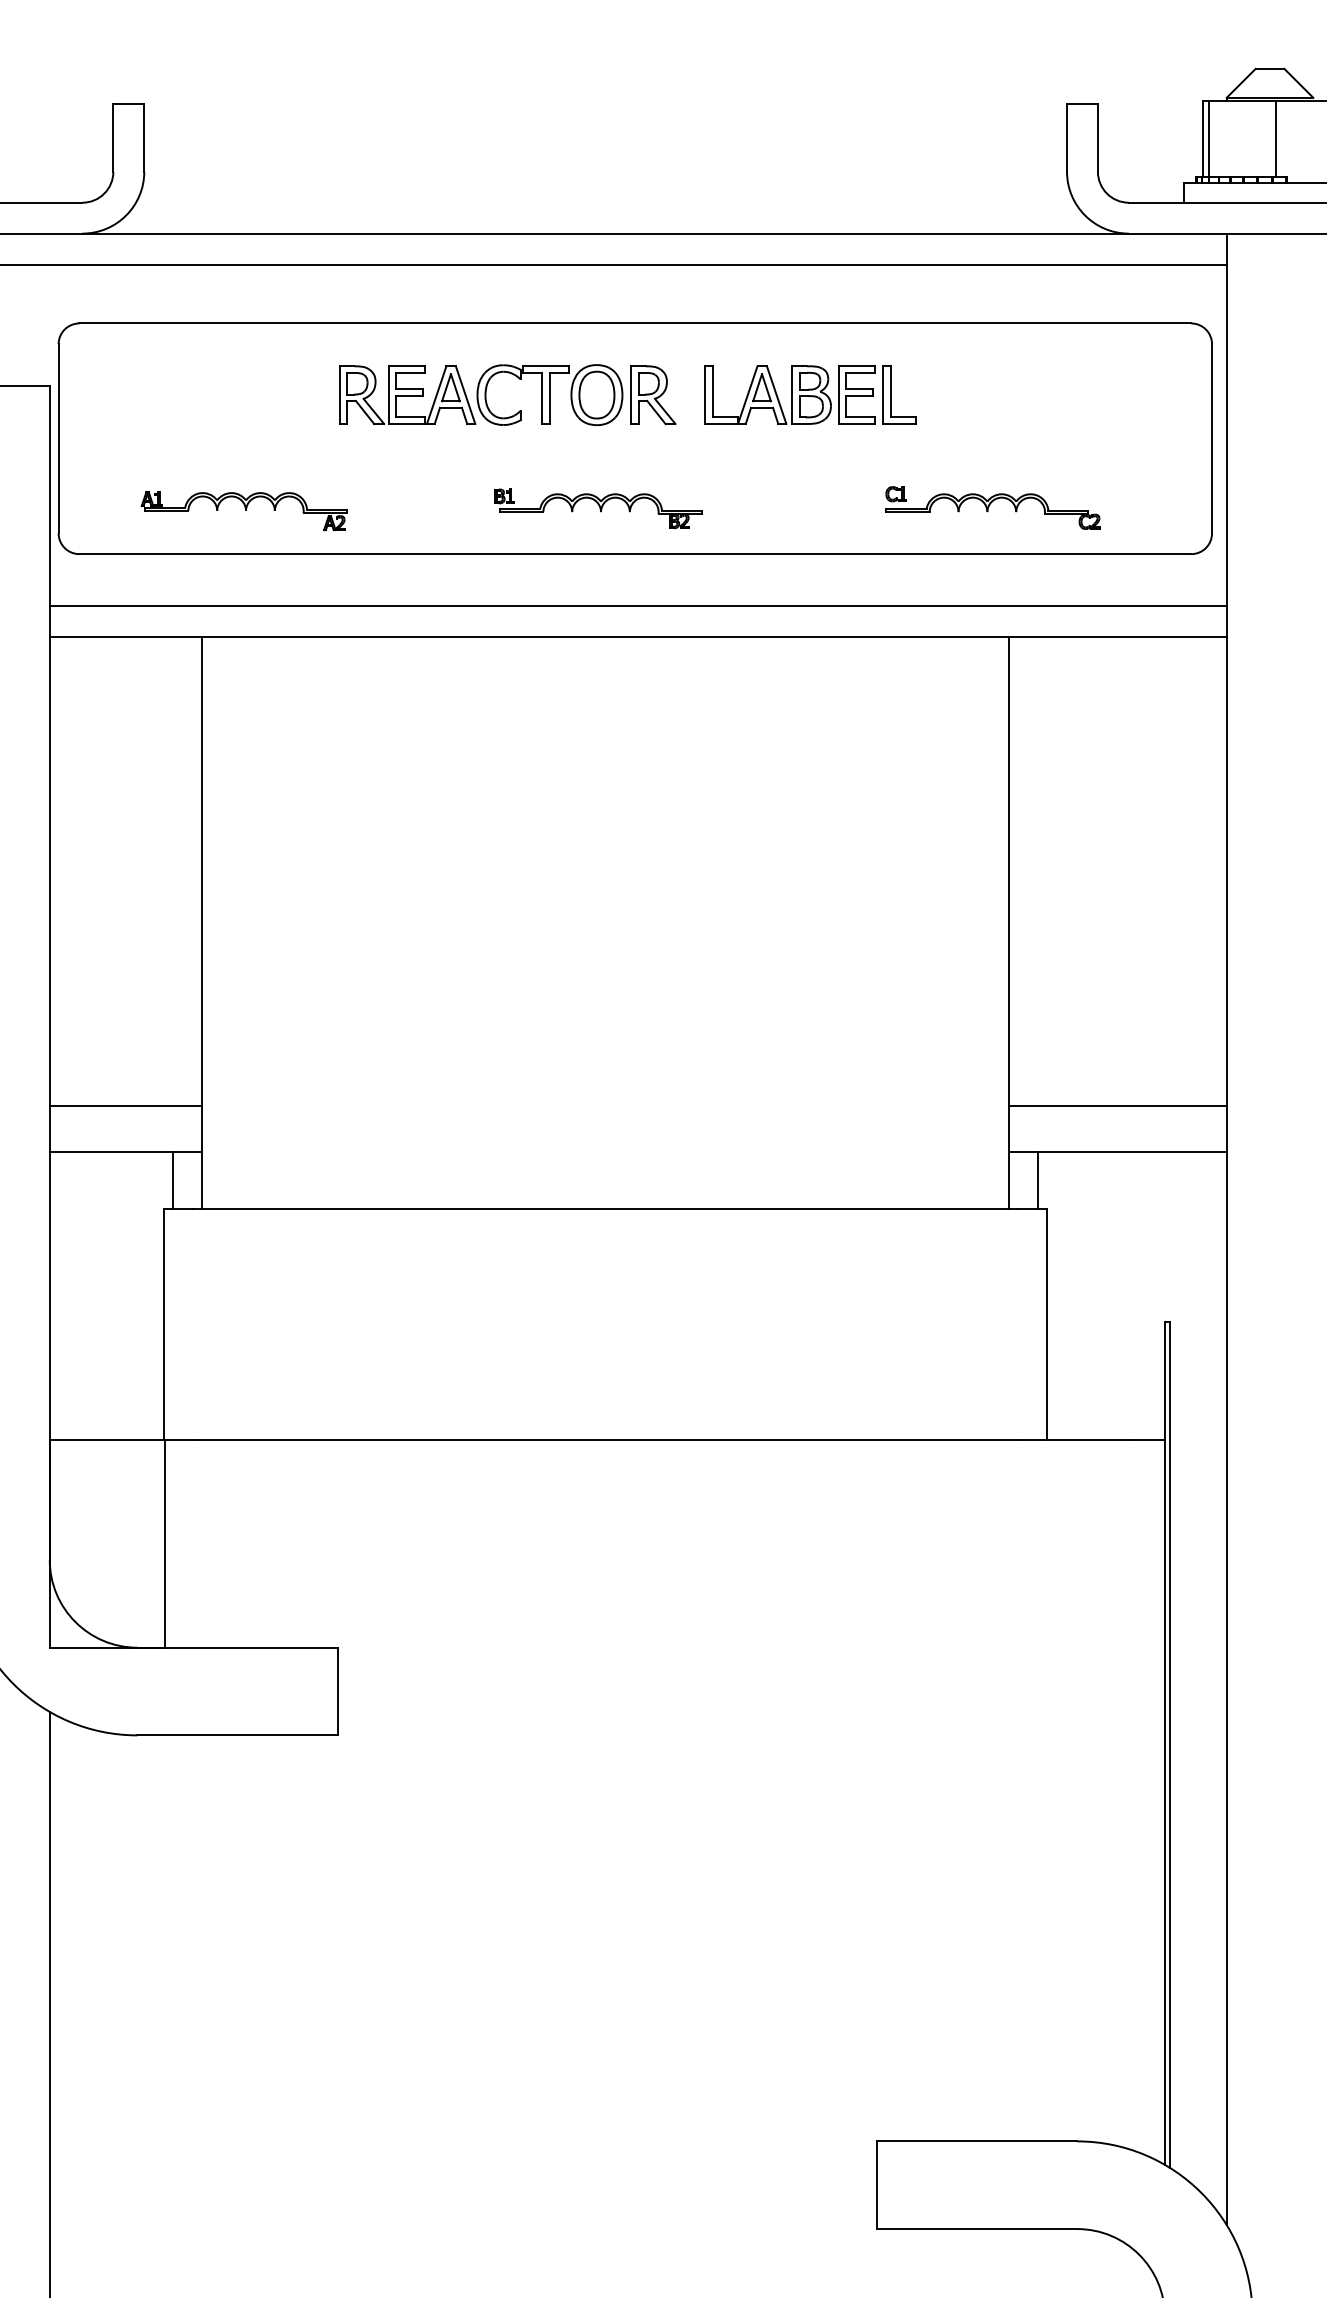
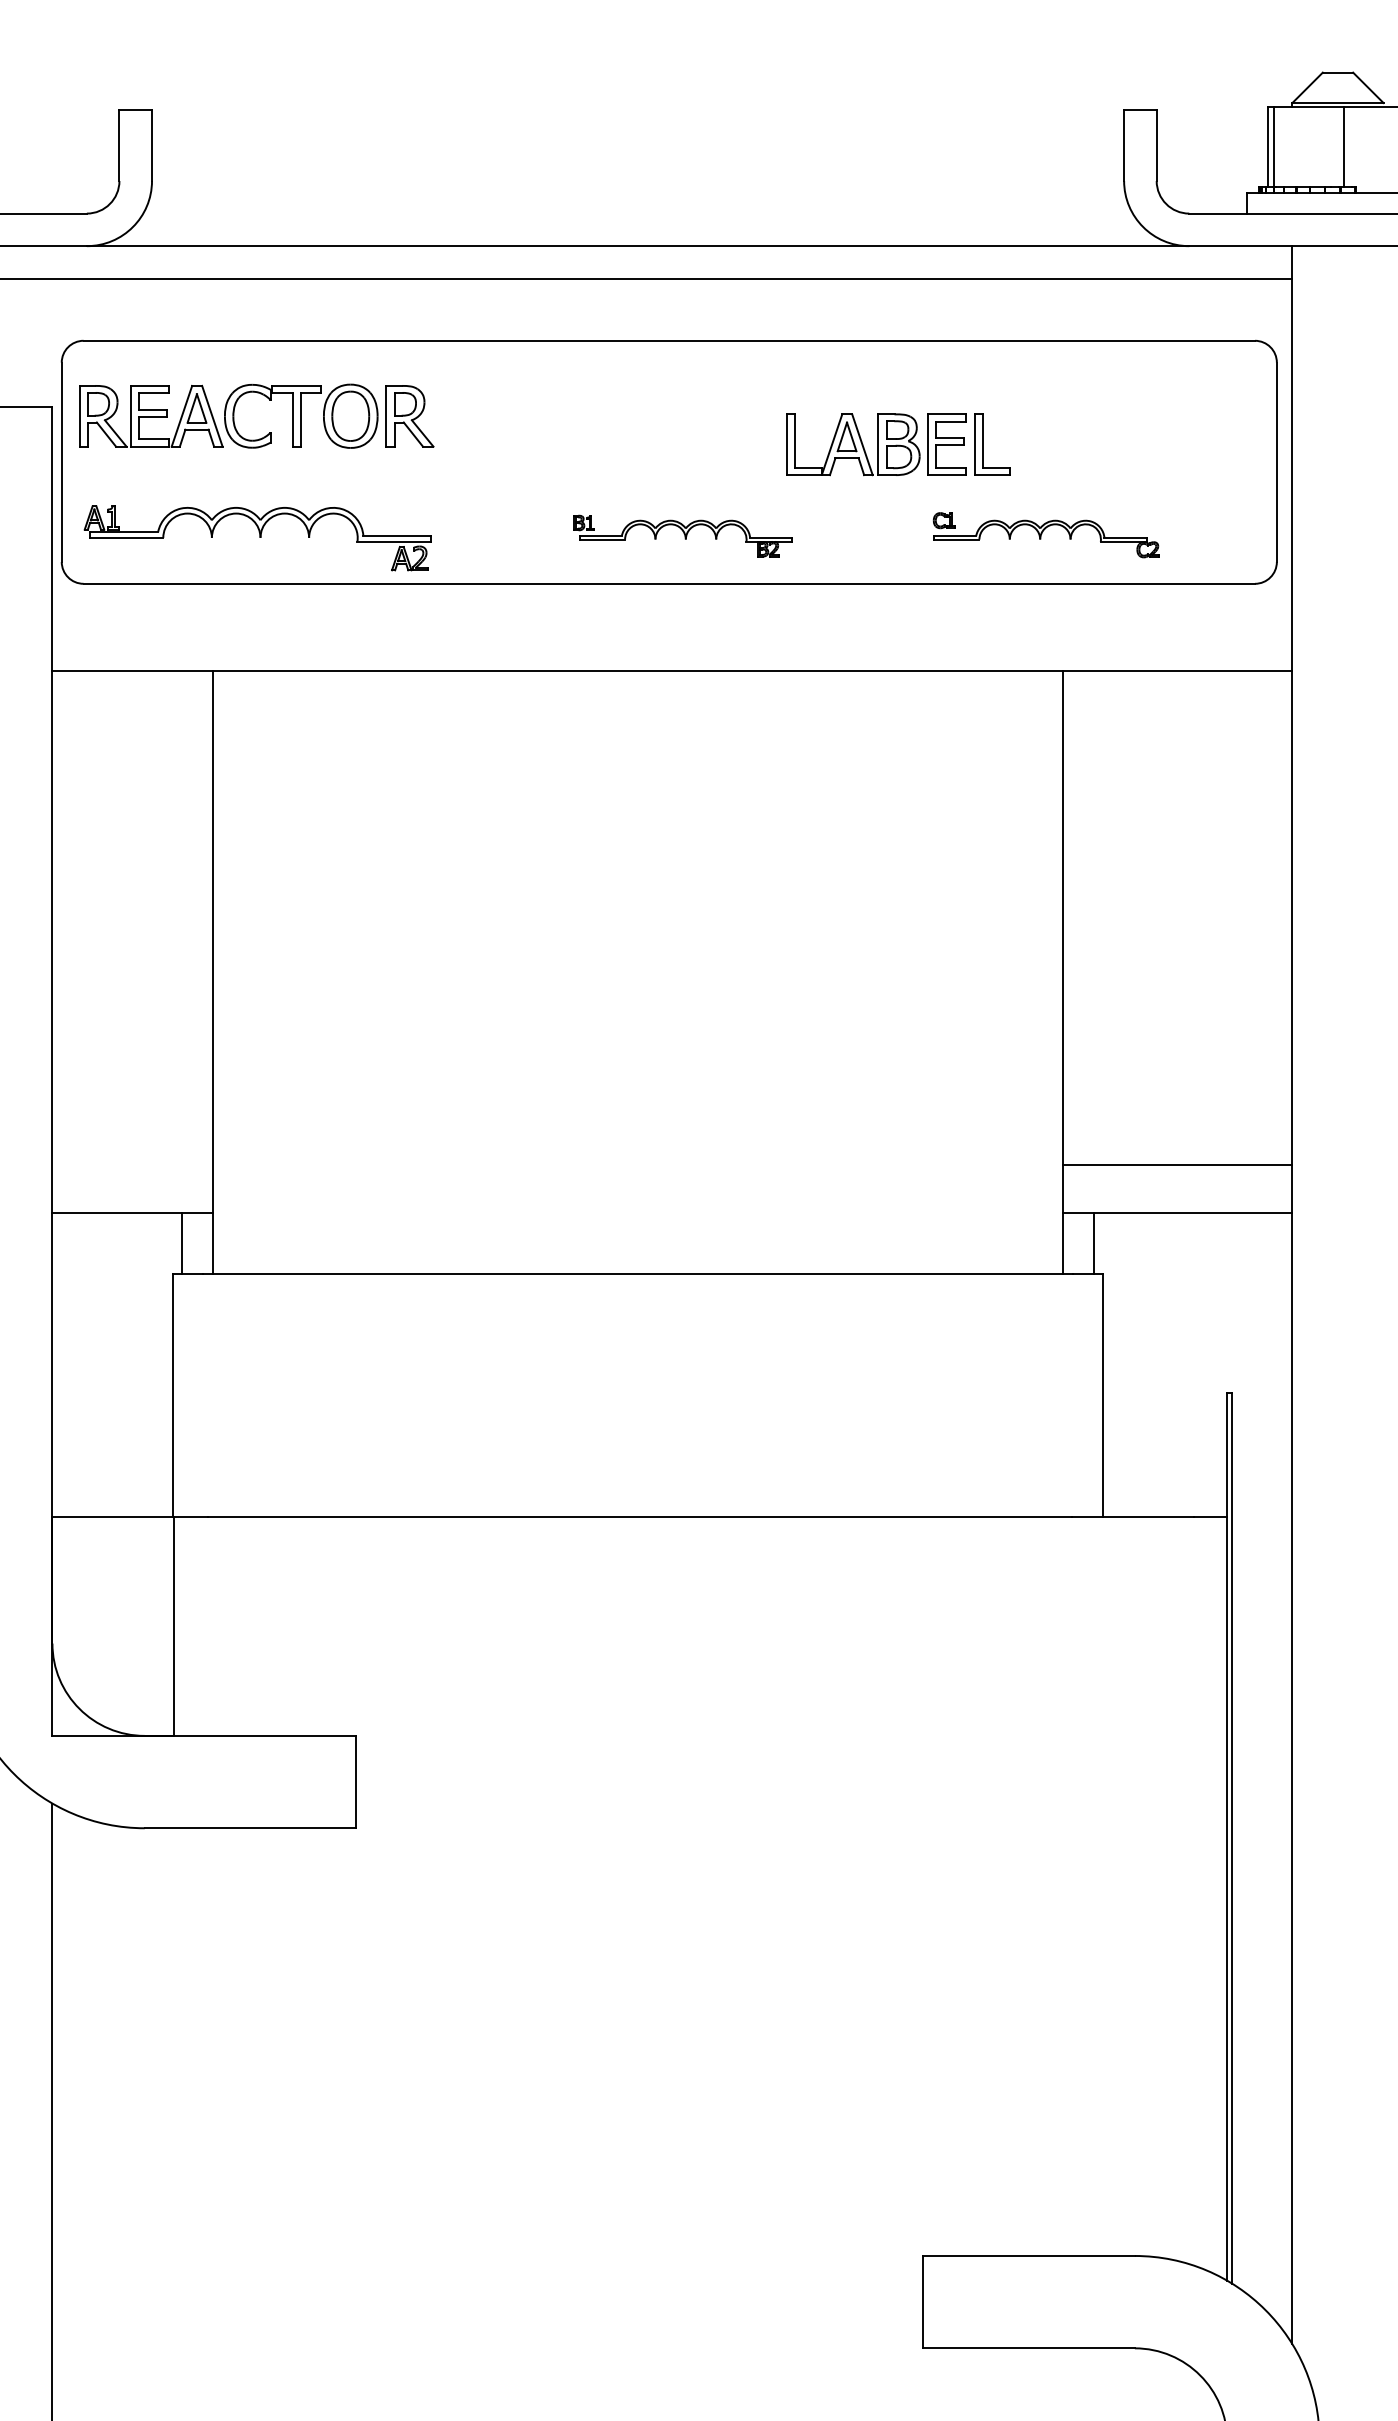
part: (519, 379) -> (269, 399), moved
part: (810, 394) -> (898, 444), moved
part: (598, 508) -> (683, 535), moved
part: (243, 511) -> (256, 538), size x1.6
line: (637, 606) -> (671, 638), removed
line: (125, 1105) -> (132, 1164), removed

